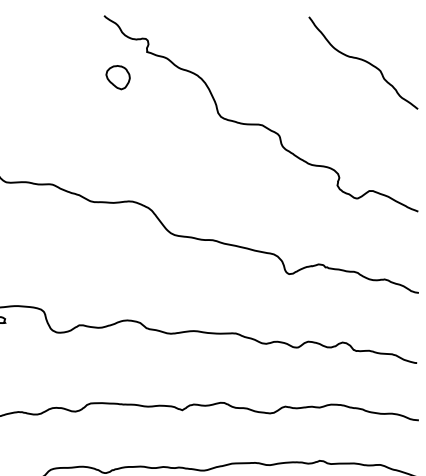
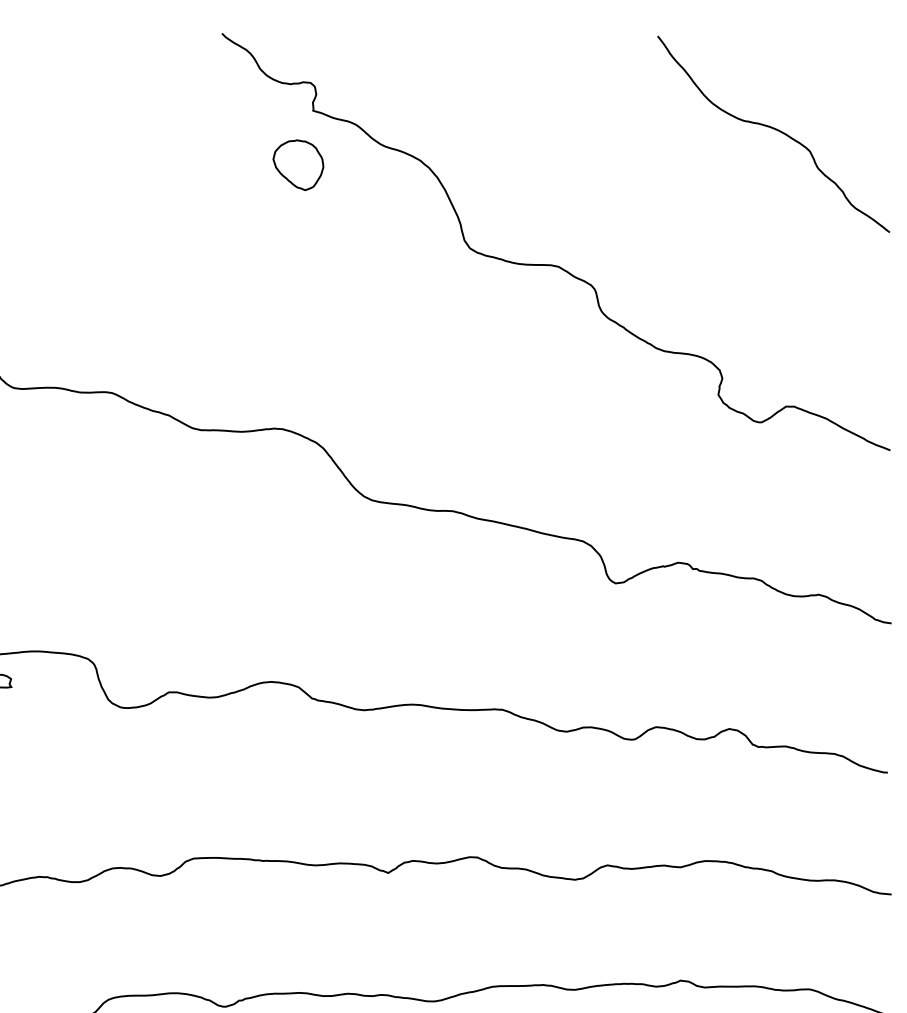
part: (117, 77) -> (297, 164), moved

